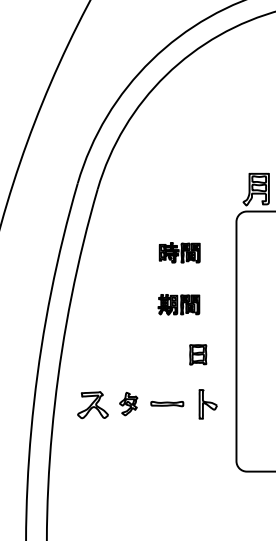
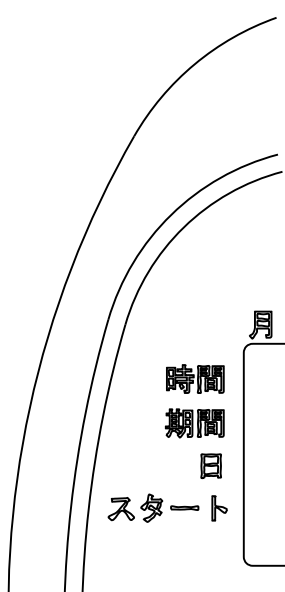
part: (179, 252) -> (195, 378), size x1.67
part: (178, 304) -> (194, 423), size x1.67
part: (197, 354) -> (210, 465), size x1.43
part: (128, 403) -> (151, 507), size x1.43

